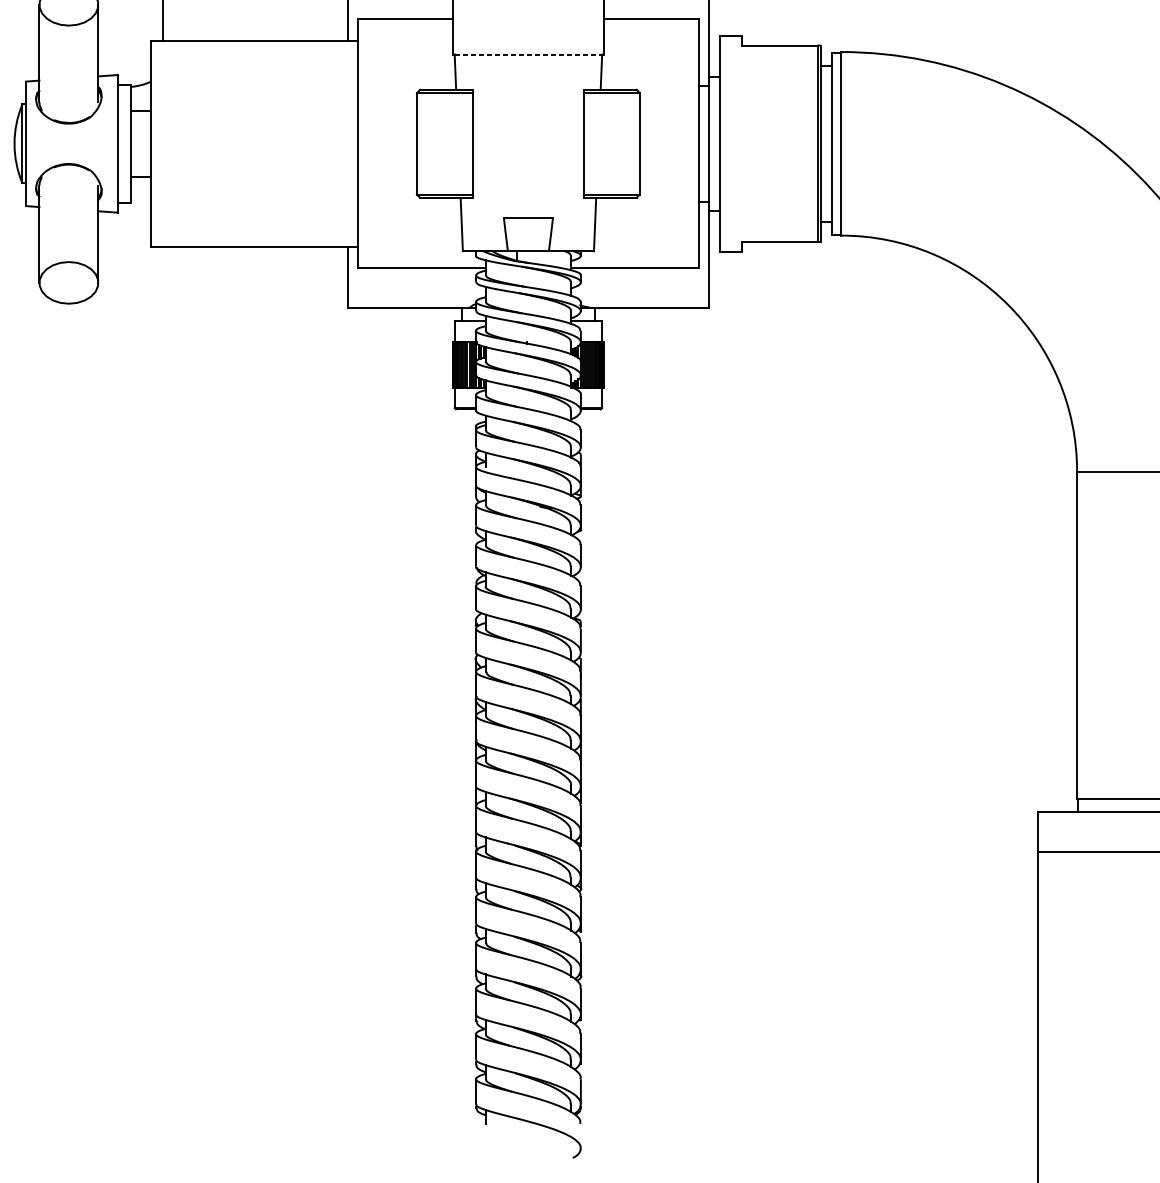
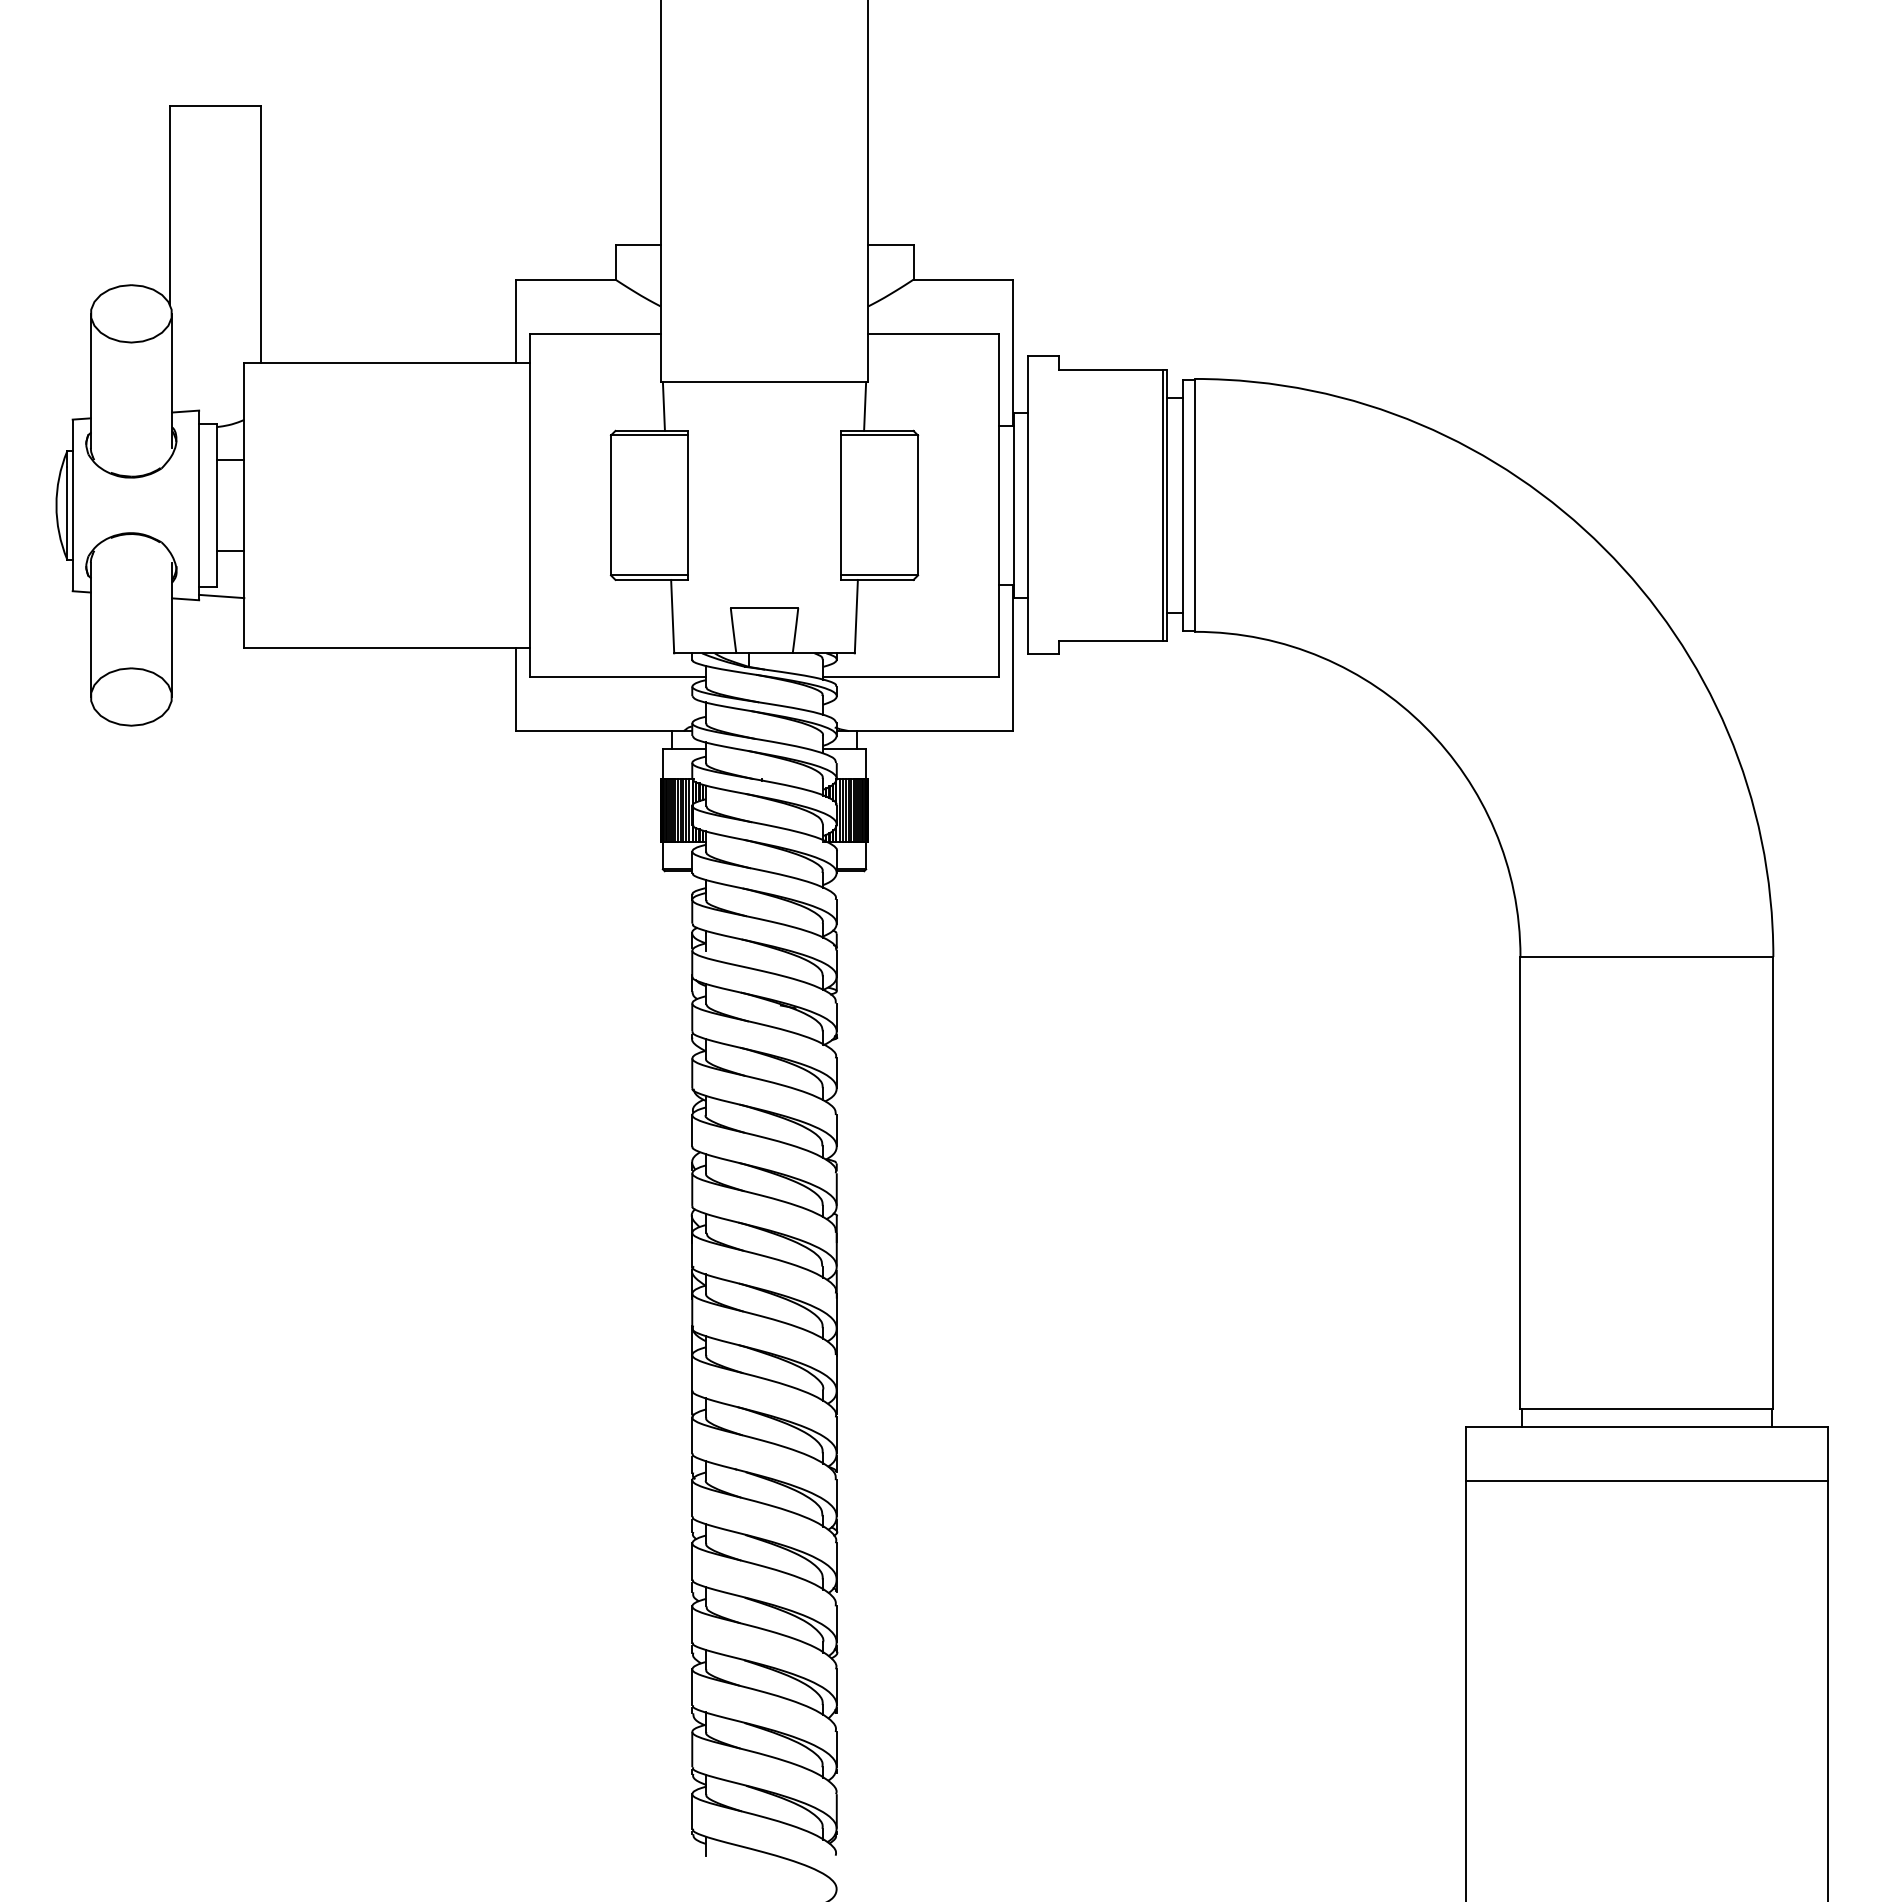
line: (528, 54) -> (764, 382), dashed -> solid
line: (134, 209) -> (221, 596), added

